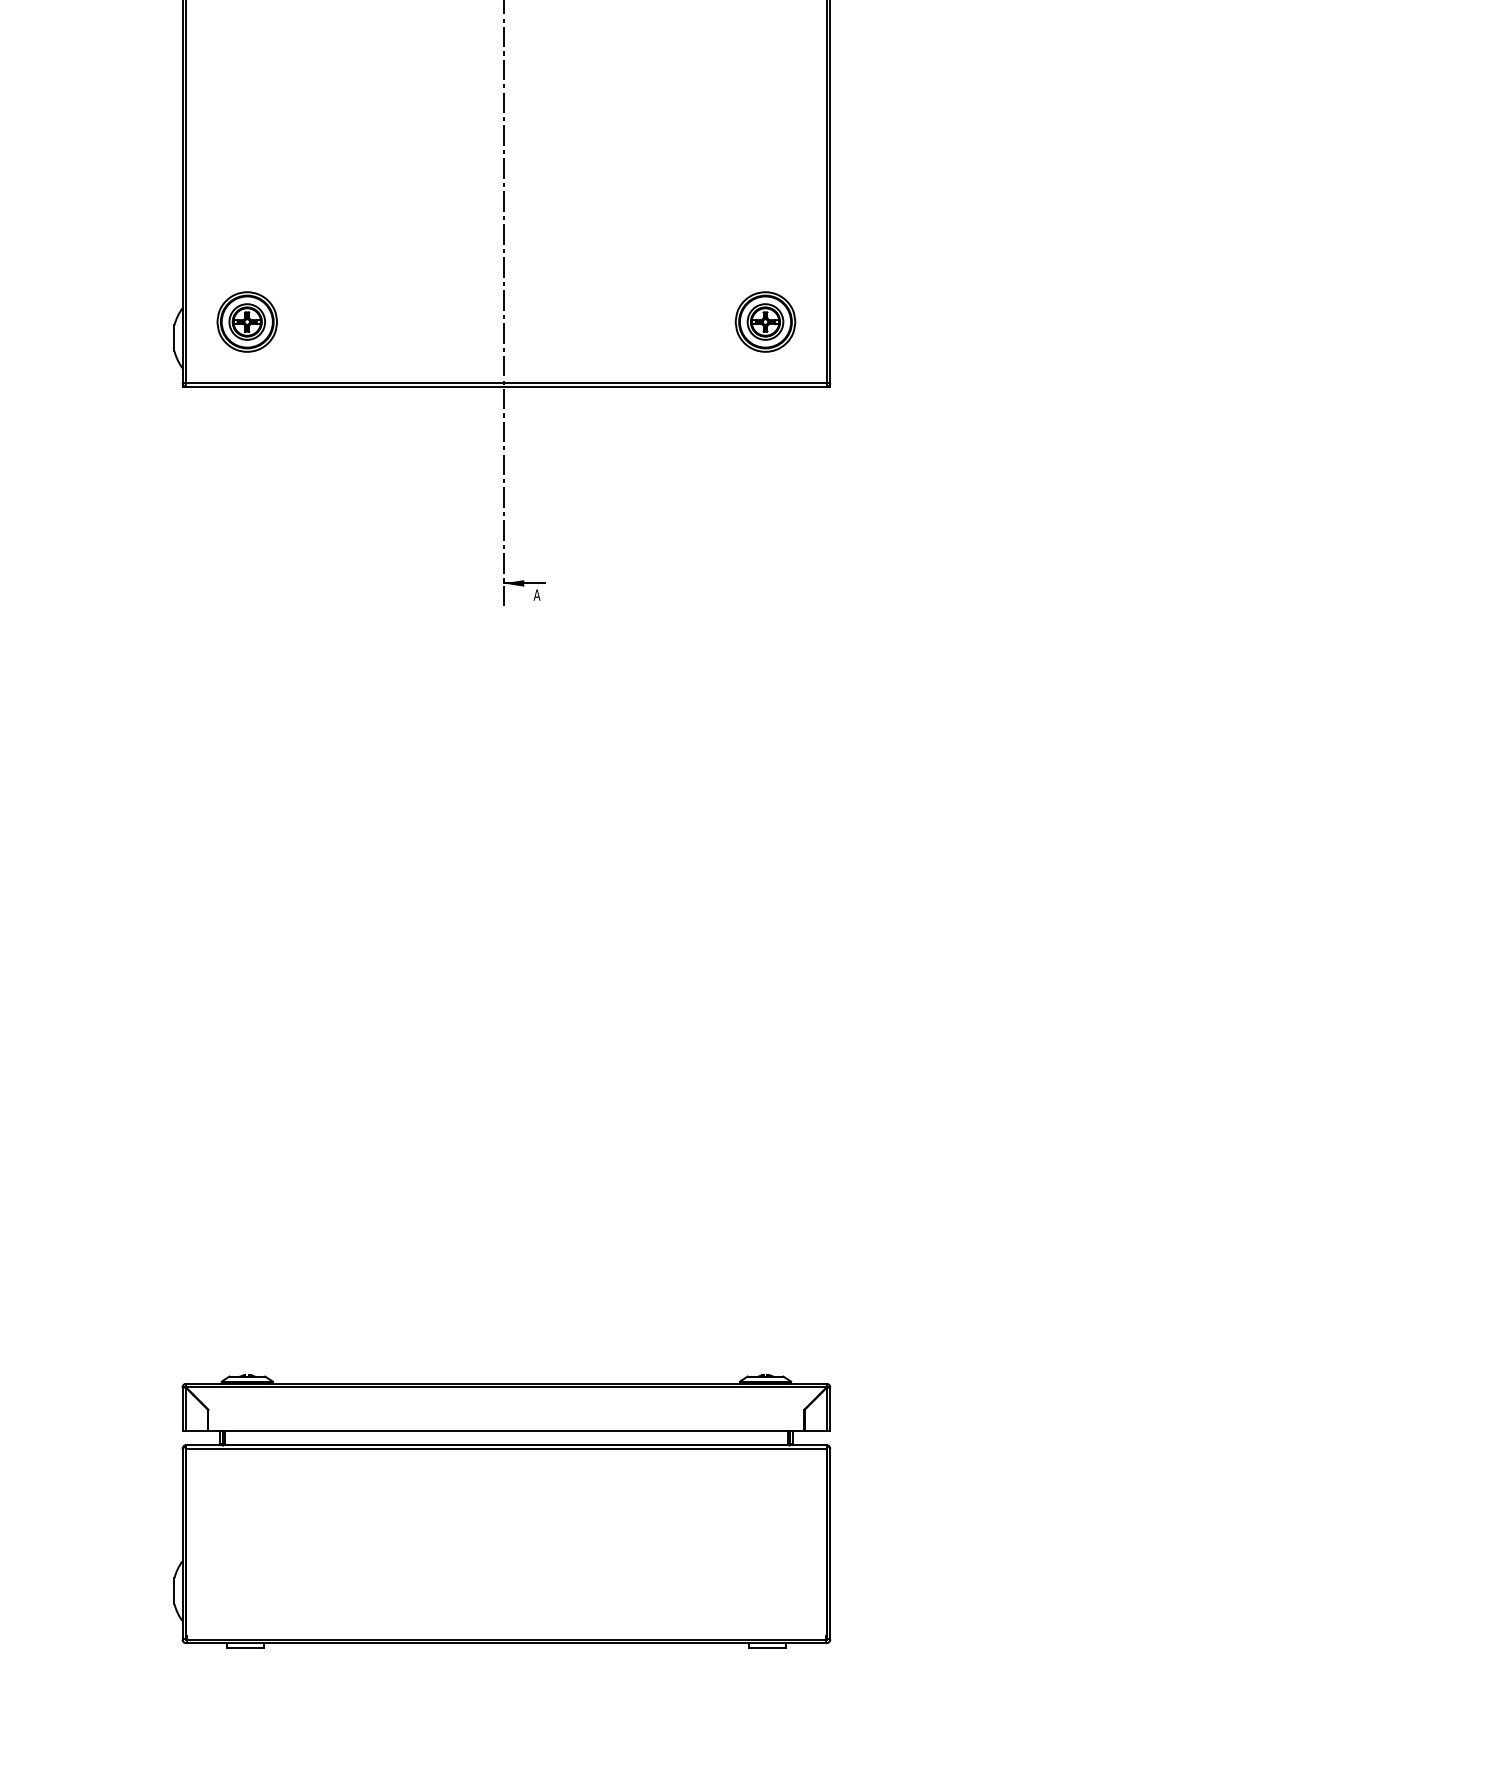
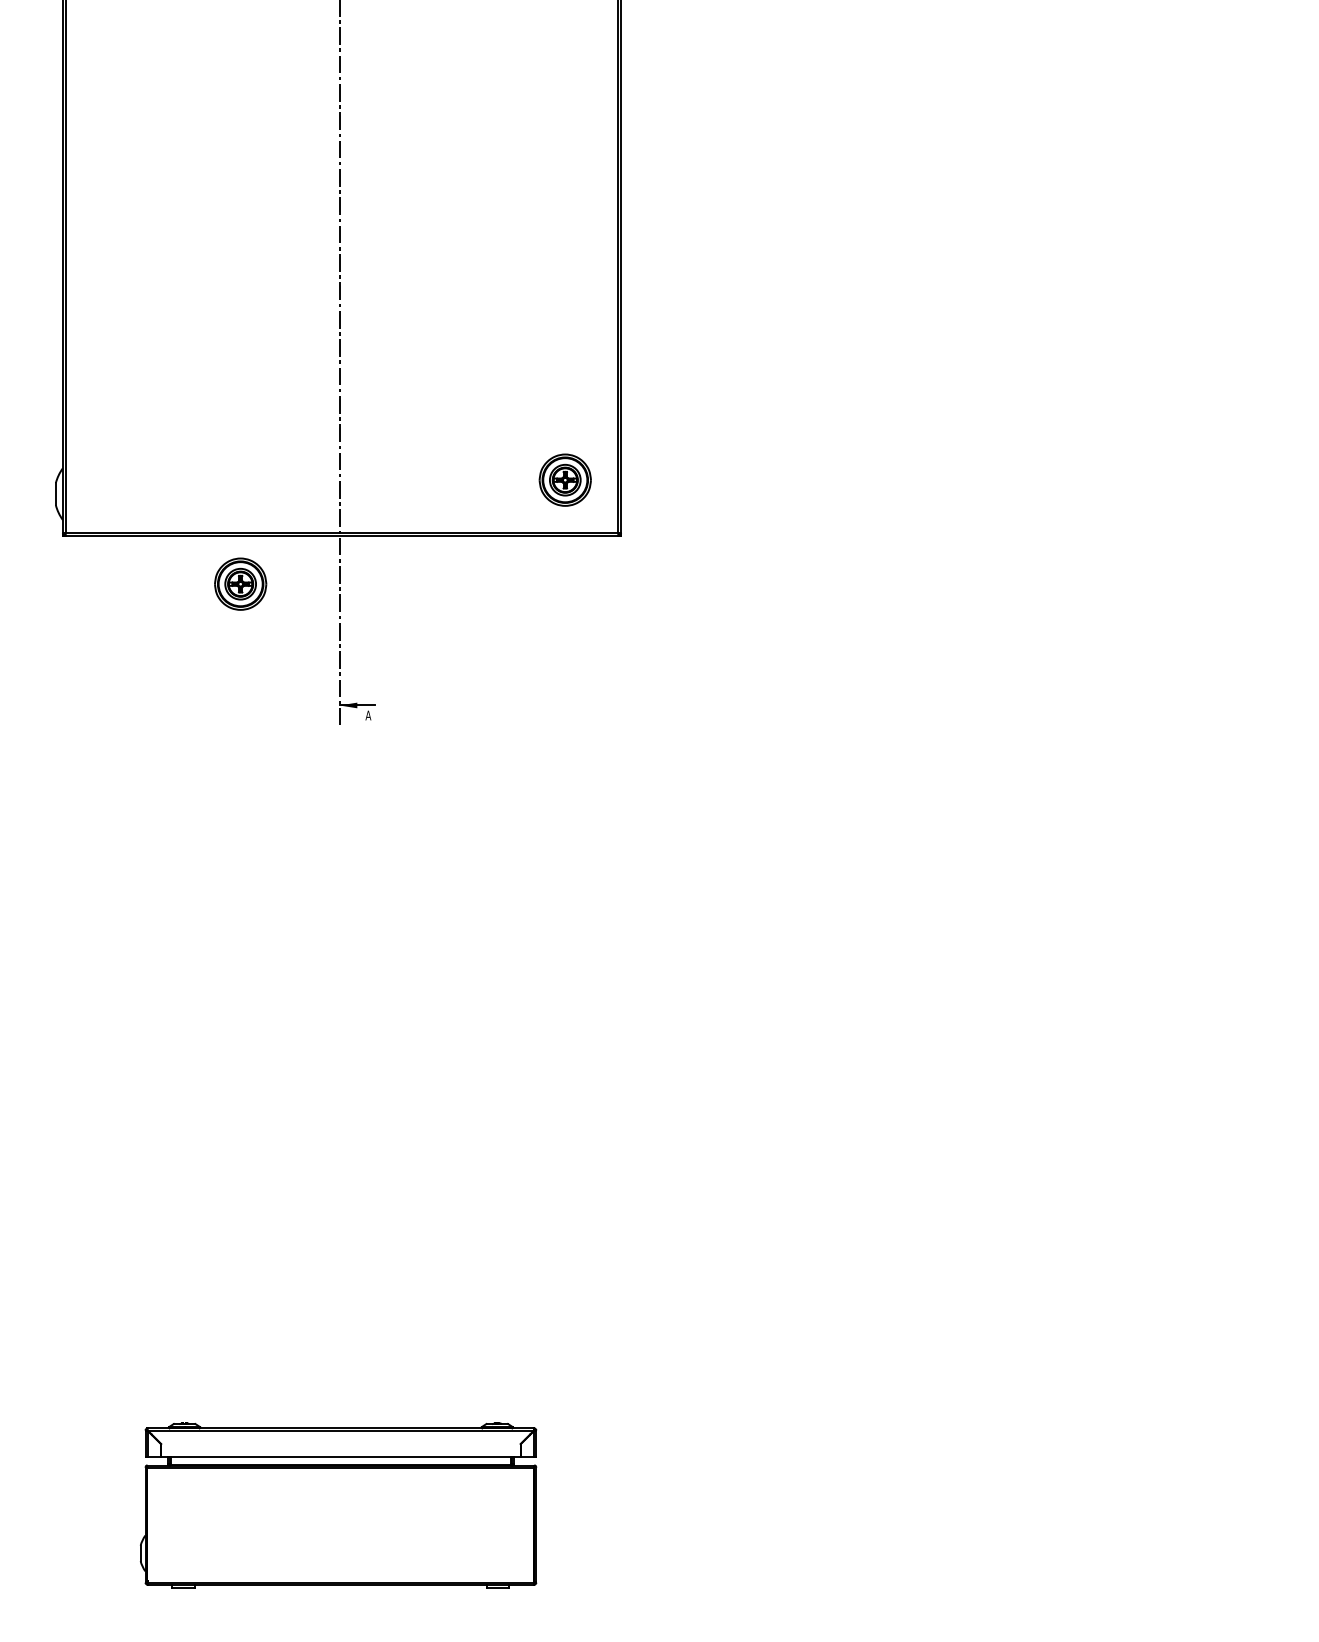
part: (247, 321) -> (240, 583), moved
part: (502, 1511) -> (338, 1505), size x0.7

